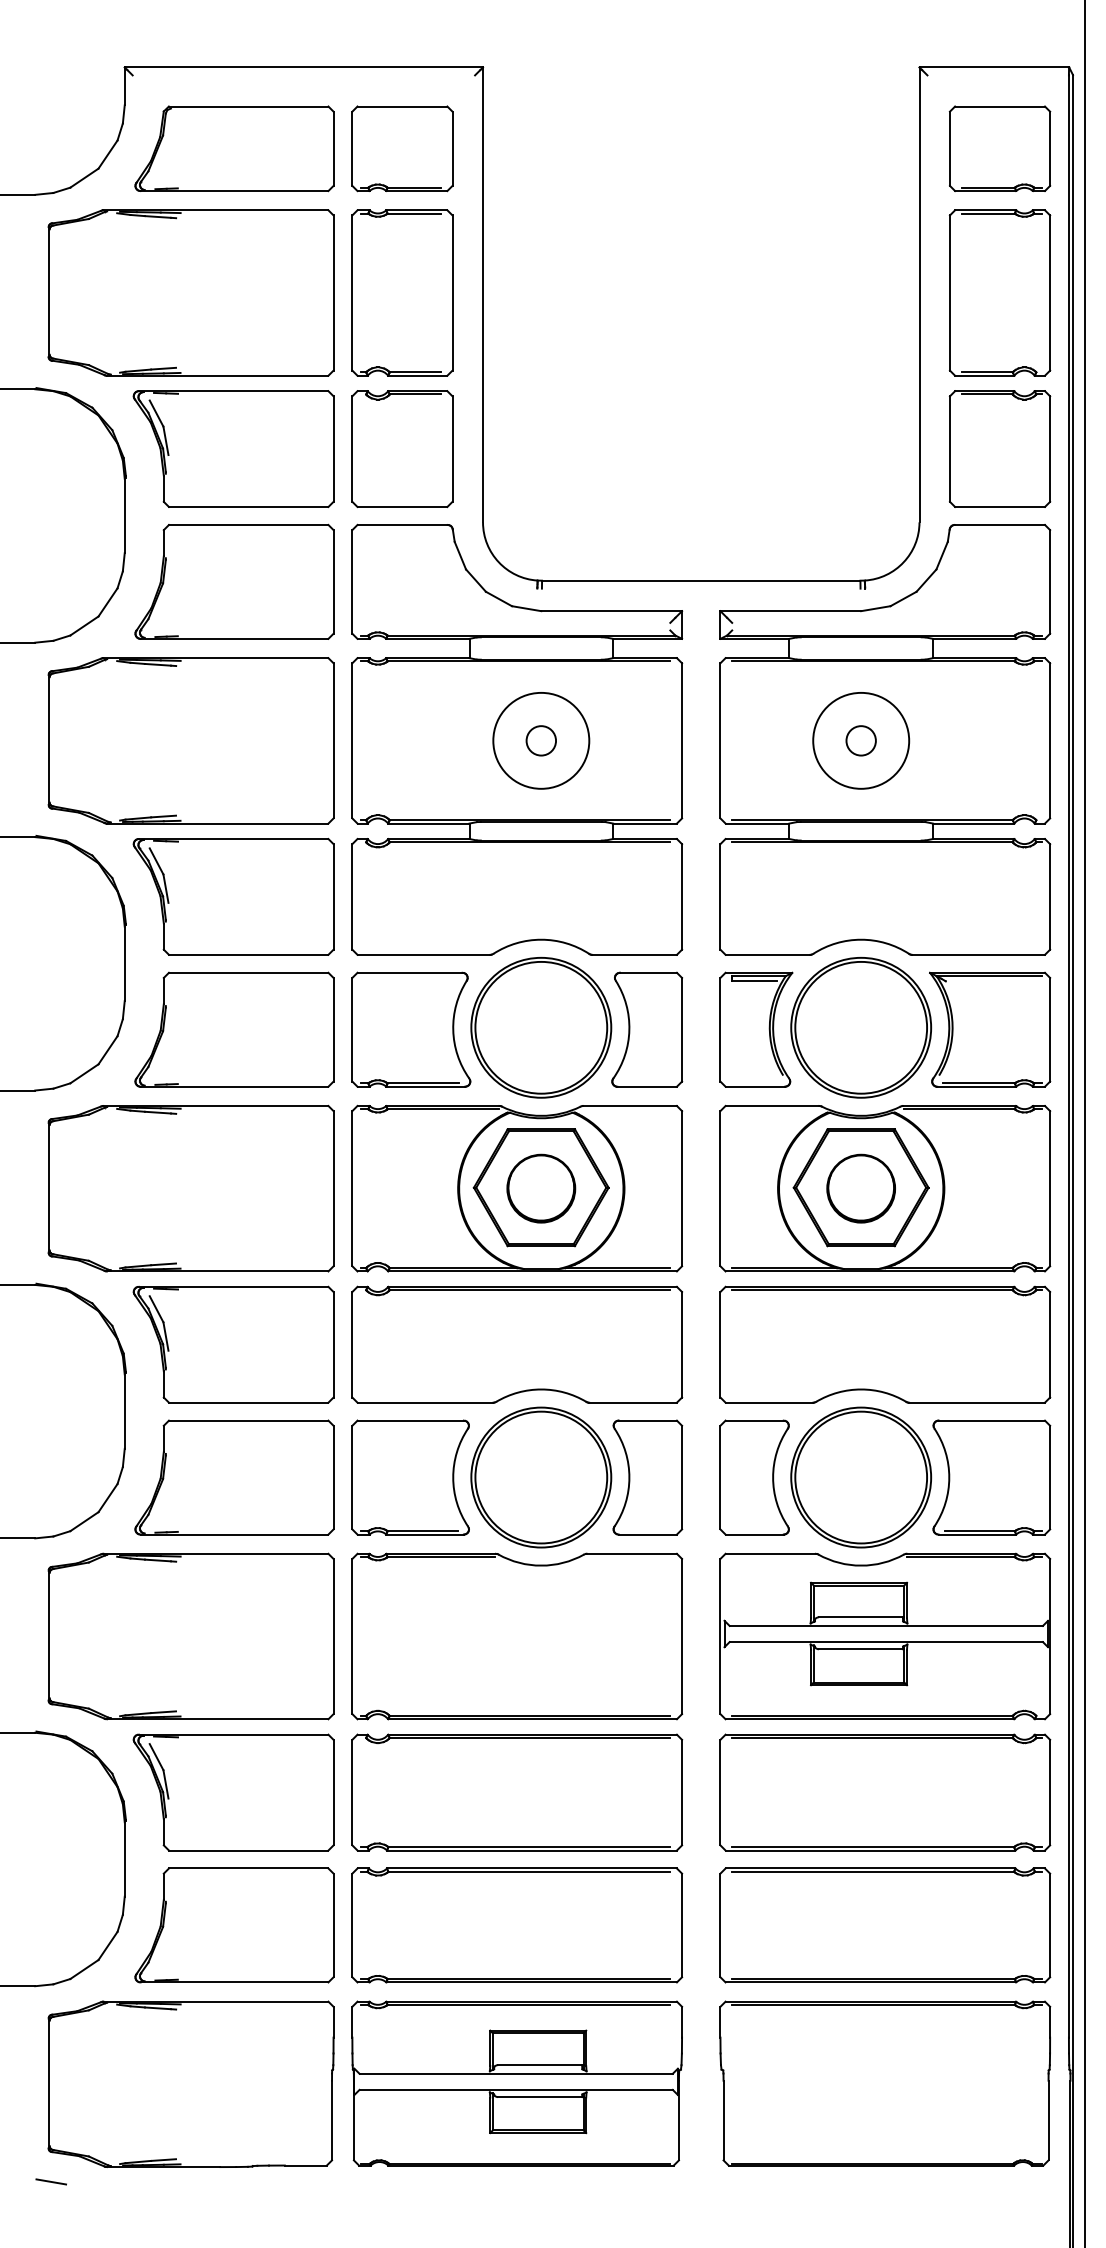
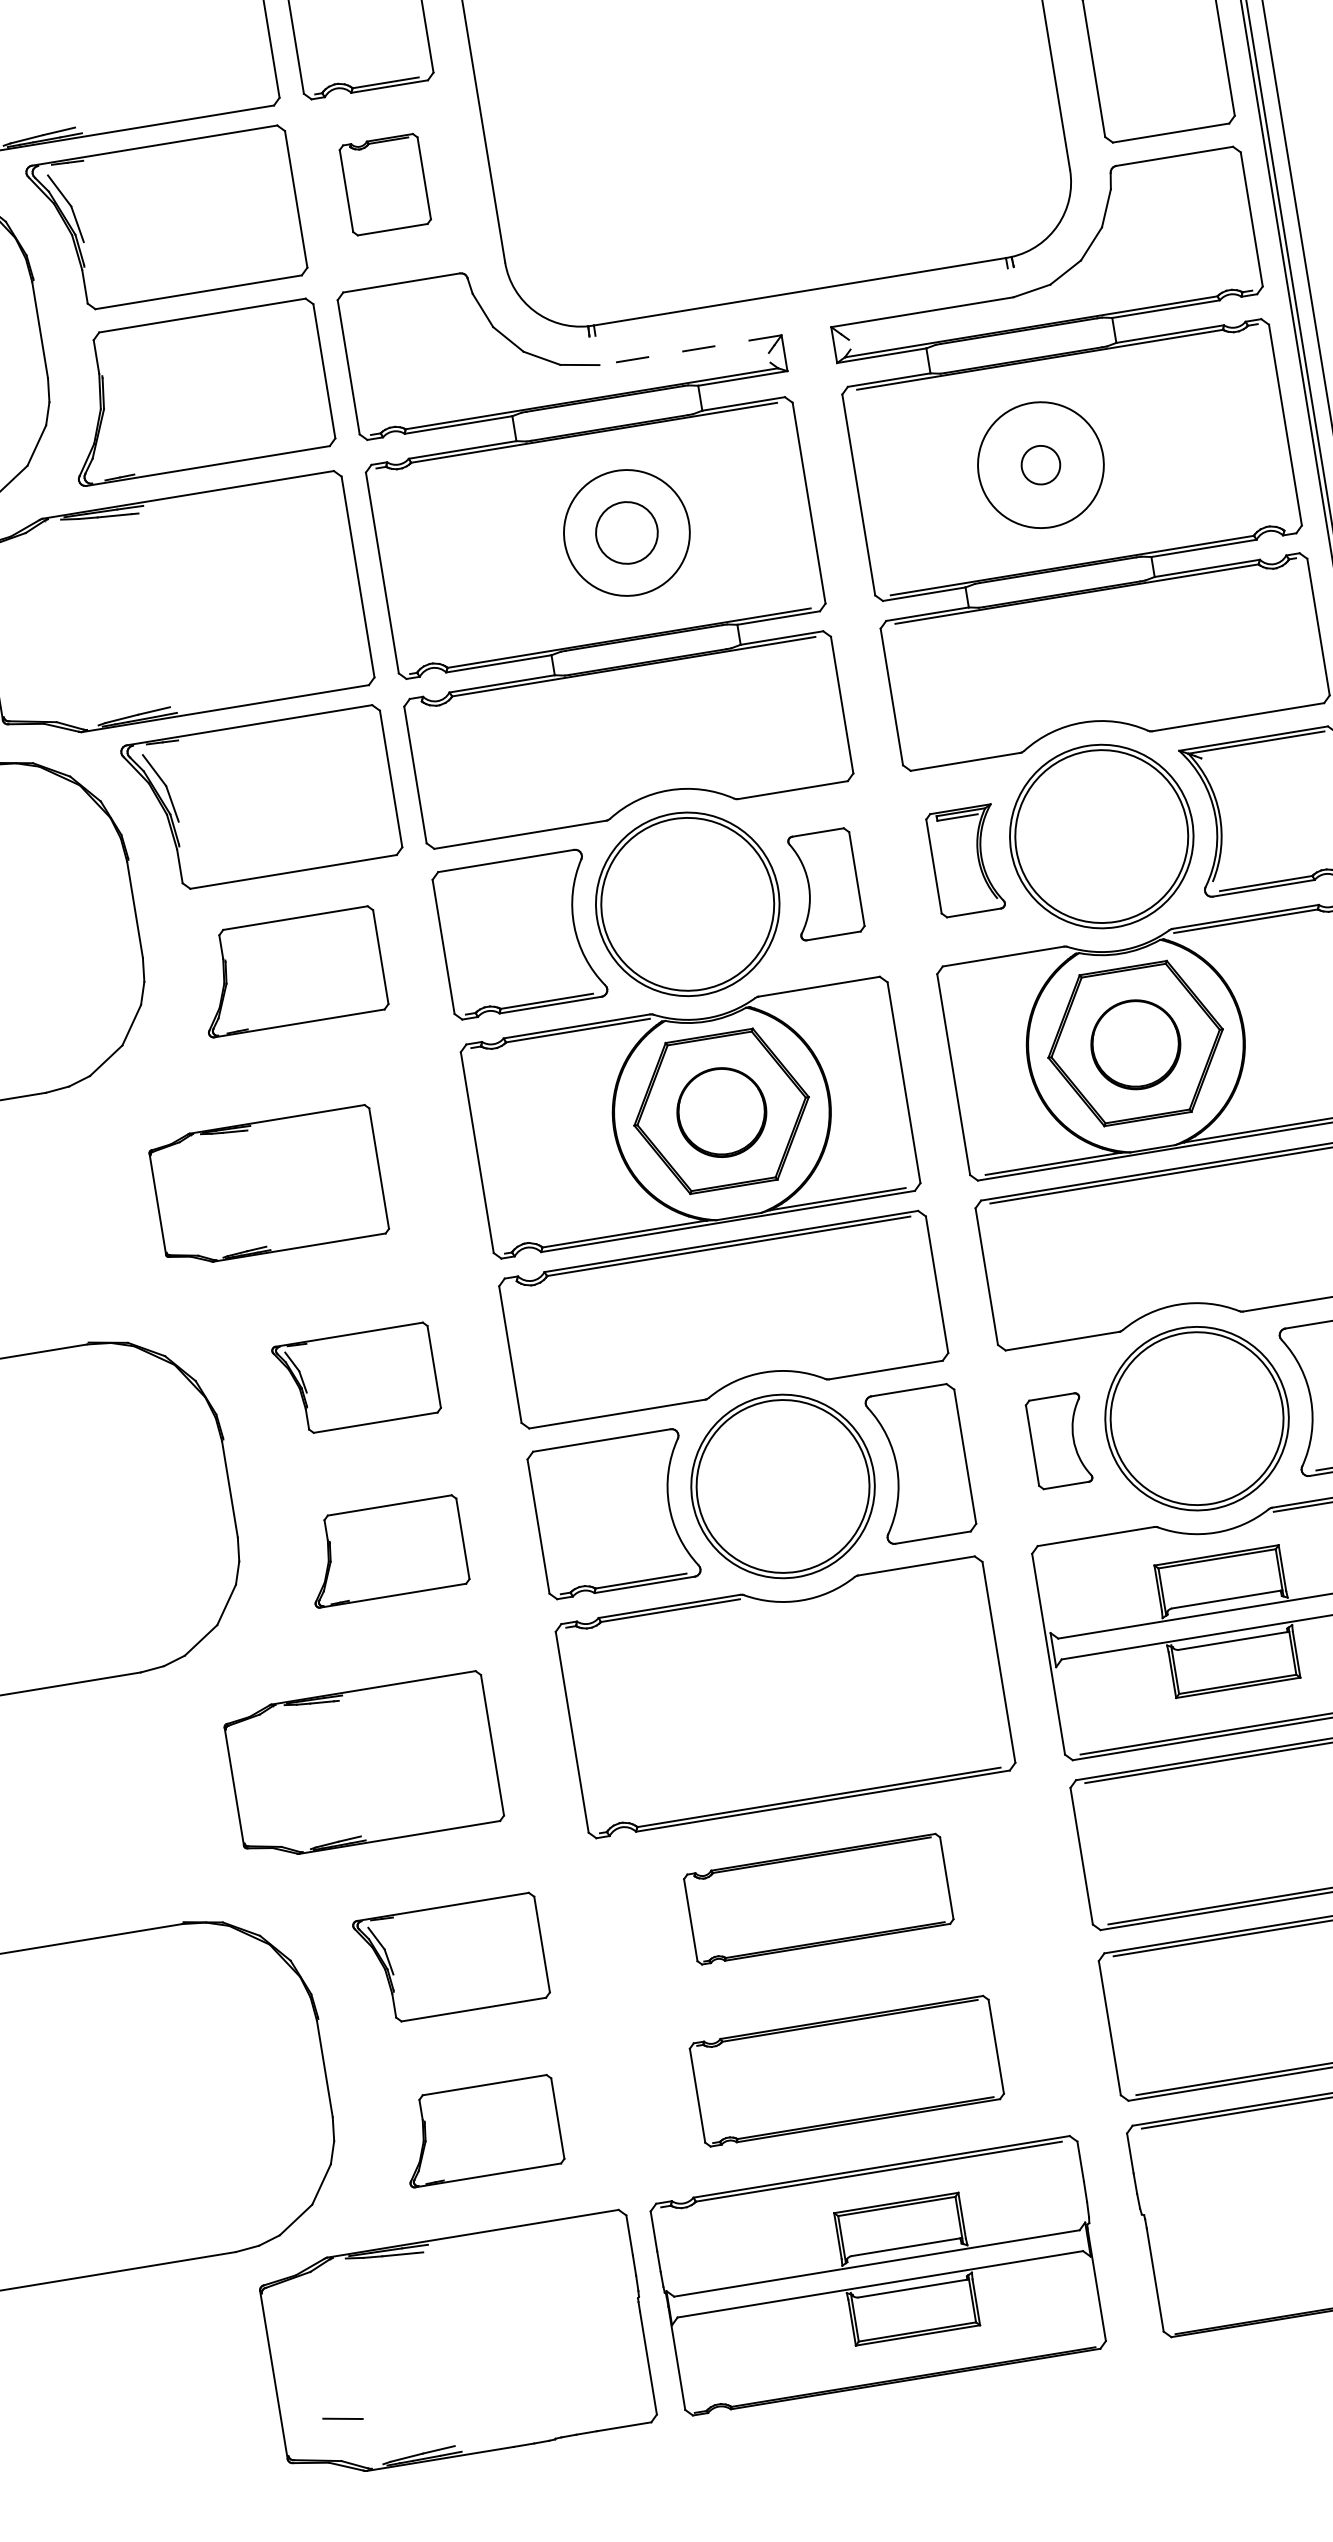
part: (402, 448) -> (385, 184), size x0.6
line: (611, 611) -> (690, 350), solid -> dashed
circle: (541, 740) -> (627, 532), size x1.6
part: (234, 1029) -> (291, 971), size x0.7
part: (647, 1029) -> (825, 884), size x0.7
part: (756, 1029) -> (966, 860), size x0.7
part: (190, 1188) -> (267, 1186), size x0.6
part: (233, 1344) -> (356, 1379), size x0.6
part: (234, 1477) -> (385, 1551), size x0.6
part: (754, 1477) -> (1058, 1441), size x0.6
part: (190, 1636) -> (362, 1766), size x0.7
part: (233, 1792) -> (451, 1959), size x0.7
part: (517, 1792) -> (818, 1899), size x0.6
part: (234, 1925) -> (480, 2131), size x0.6
part: (517, 1925) -> (847, 2071), size x0.7
line: (50, 2181) -> (341, 2418), moved

